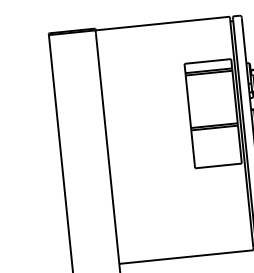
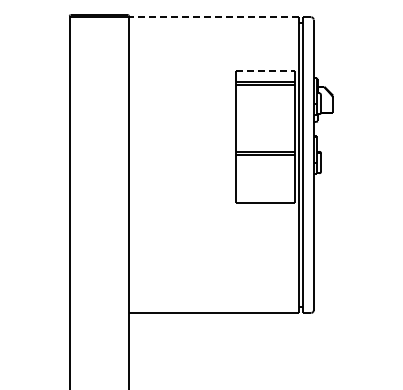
line: (162, 23) -> (213, 17), solid -> dashed
line: (207, 61) -> (265, 70), solid -> dashed

